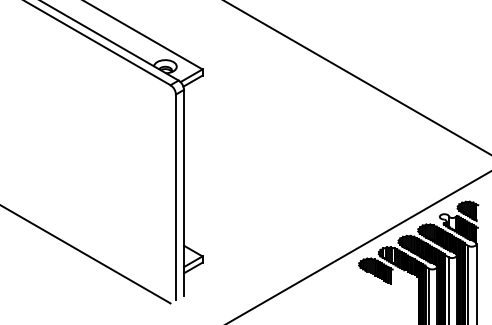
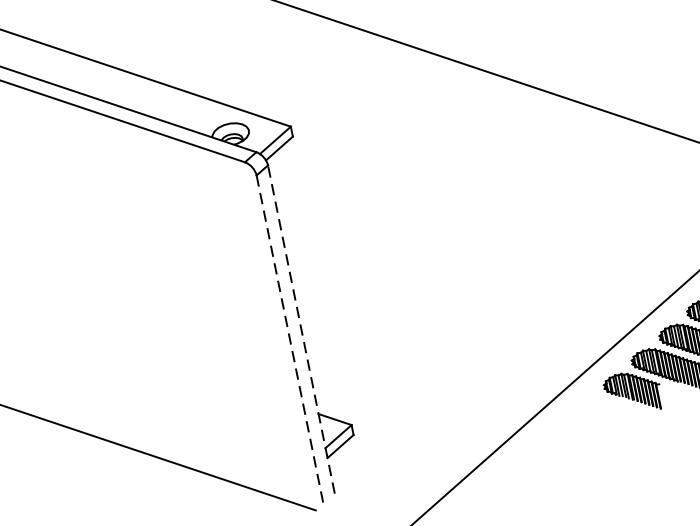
line: (184, 192) -> (302, 328), solid -> dashed
line: (175, 197) -> (289, 339), solid -> dashed

